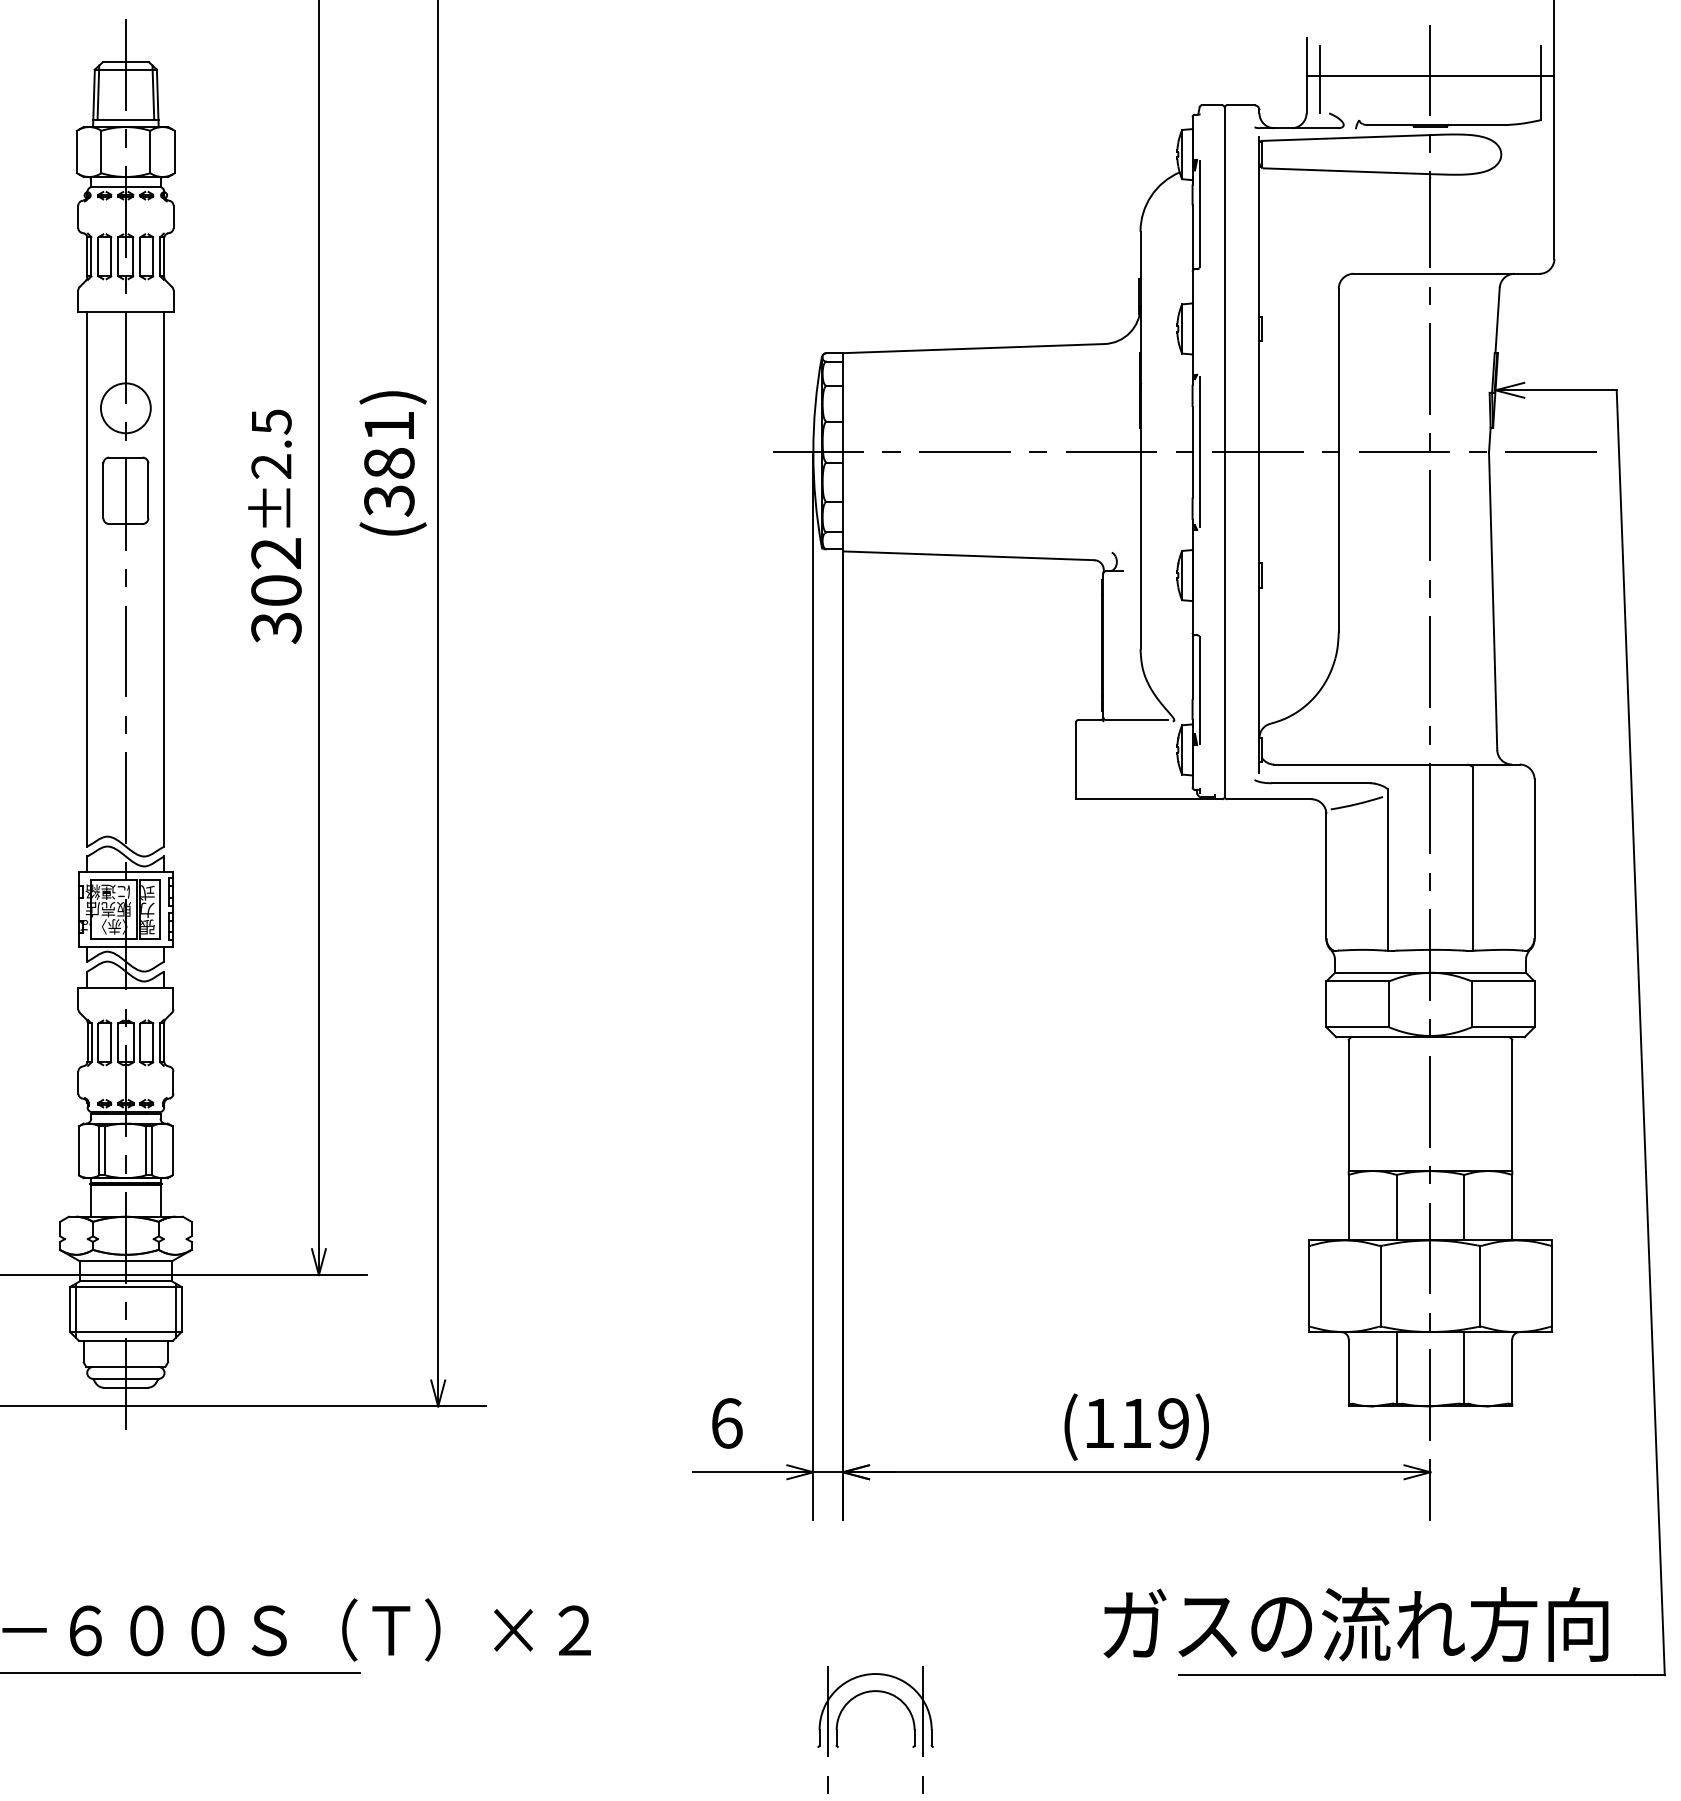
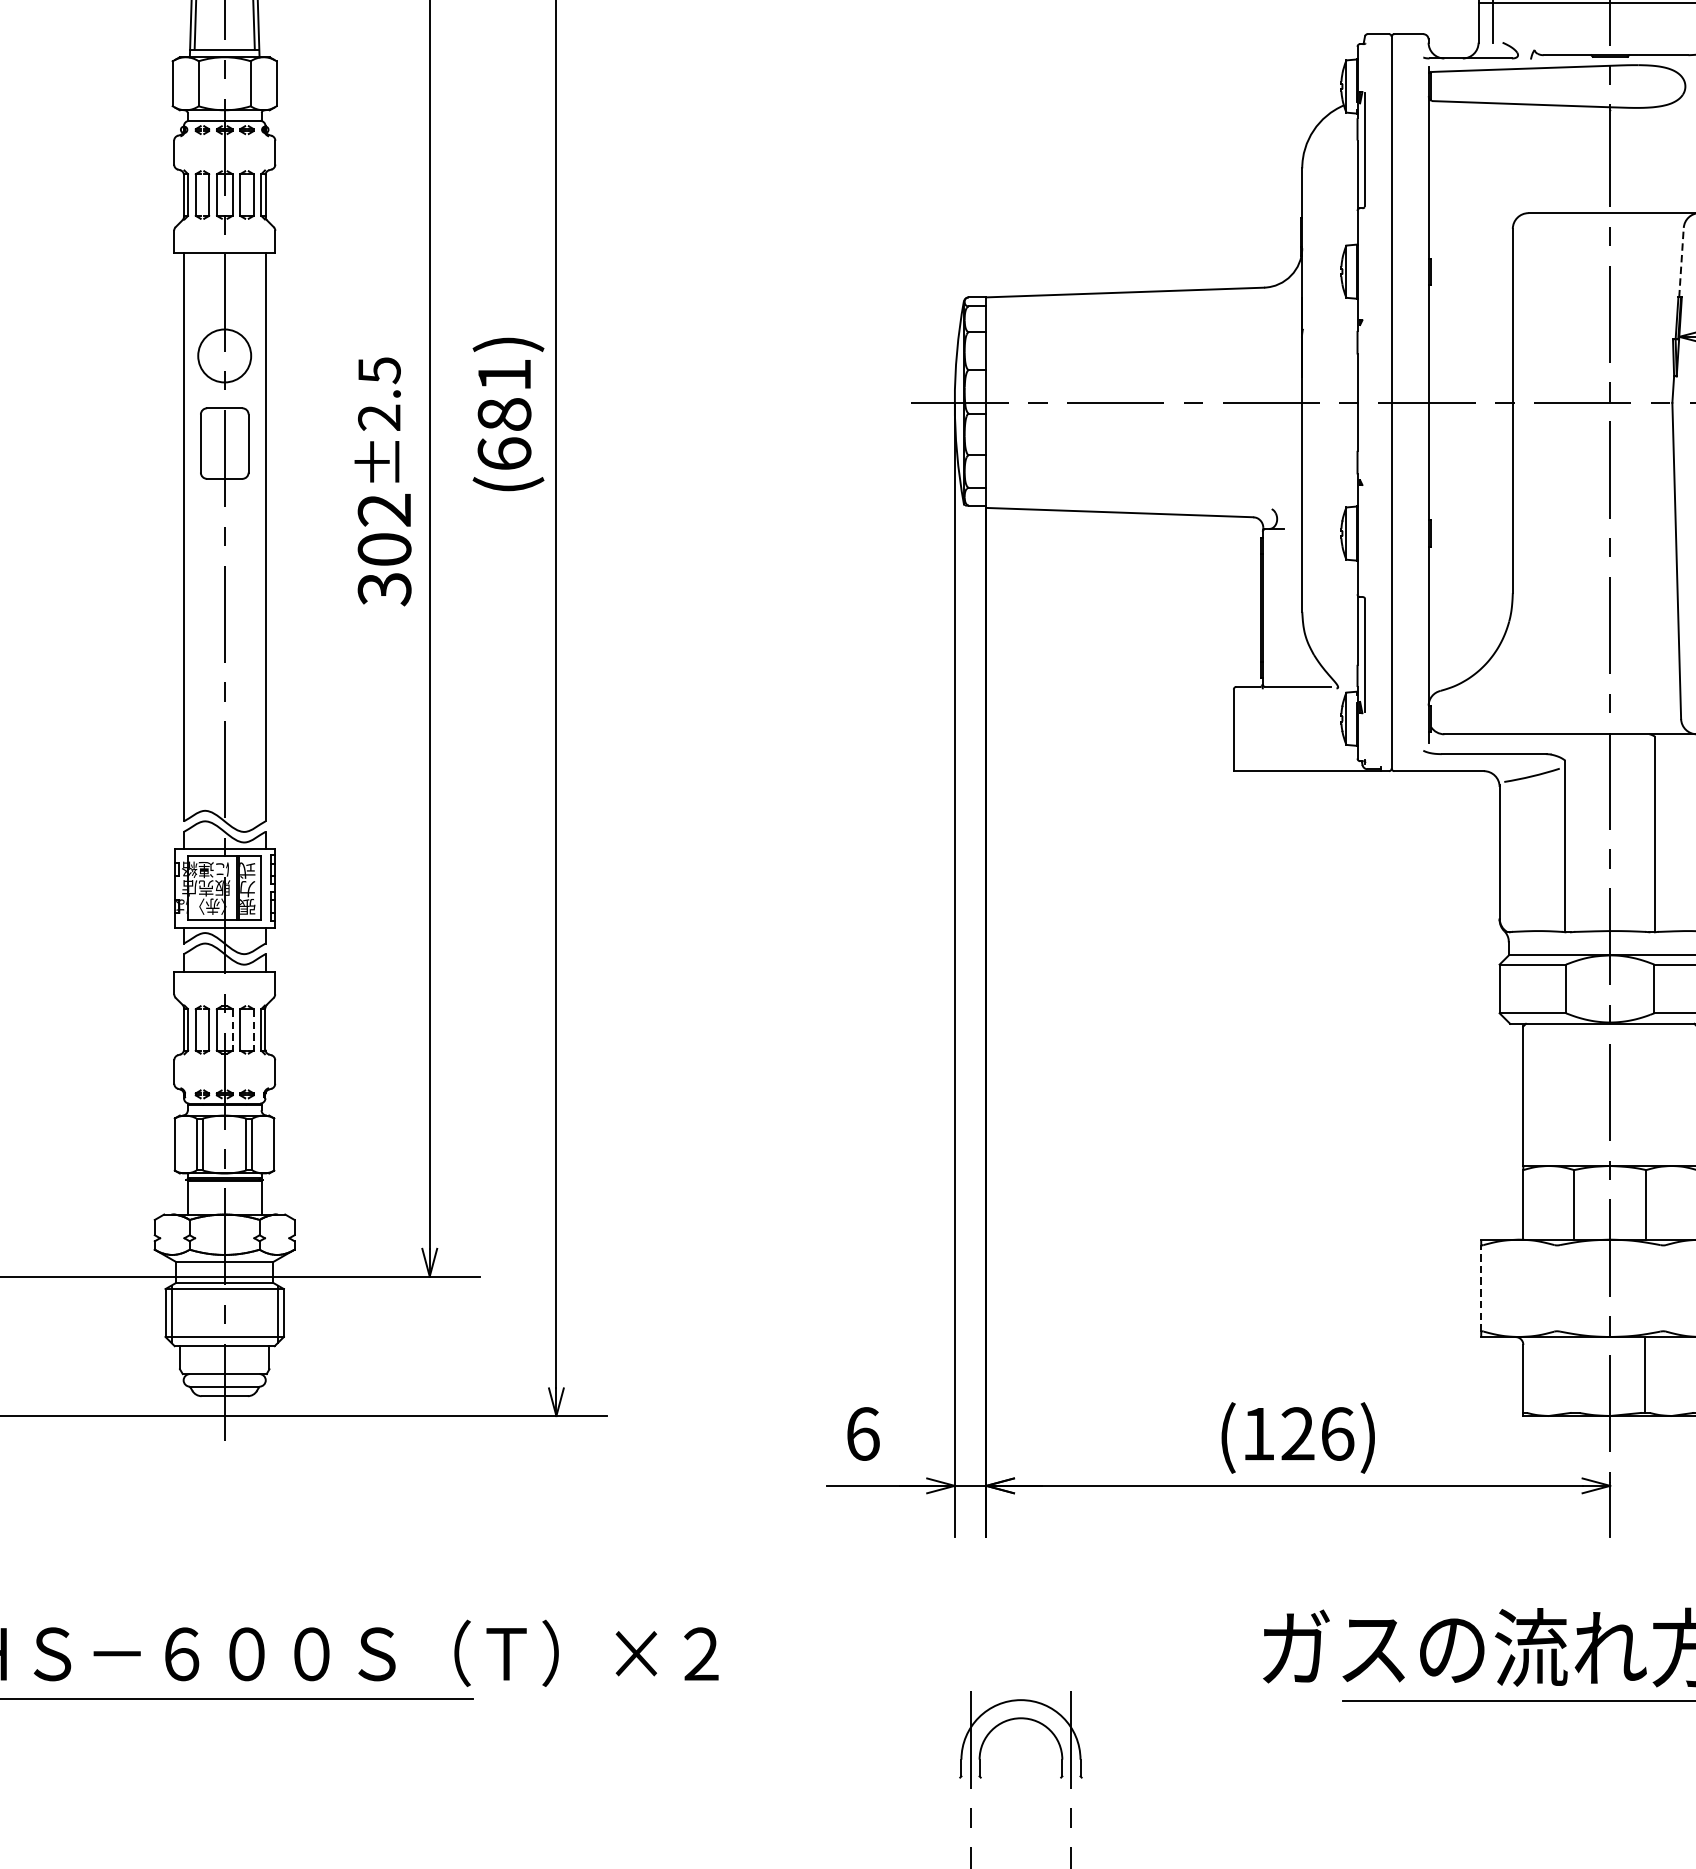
line: (1497, 320) -> (1681, 262), solid -> dashed
line: (1199, 452) -> (1364, 402), removed
text: (389, 500) -> (504, 453), (381) -> (681)
line: (133, 1042) -> (232, 1029), solid -> dashed
line: (153, 1042) -> (254, 1029), solid -> dashed
line: (1380, 1285) -> (1557, 1287), removed
line: (1480, 1285) -> (1663, 1287), removed
line: (1309, 1286) -> (1481, 1288), solid -> dashed
line: (1397, 1367) -> (1575, 1374), removed
text: (1155, 1423) -> (1318, 1434), (119) -> (126)

